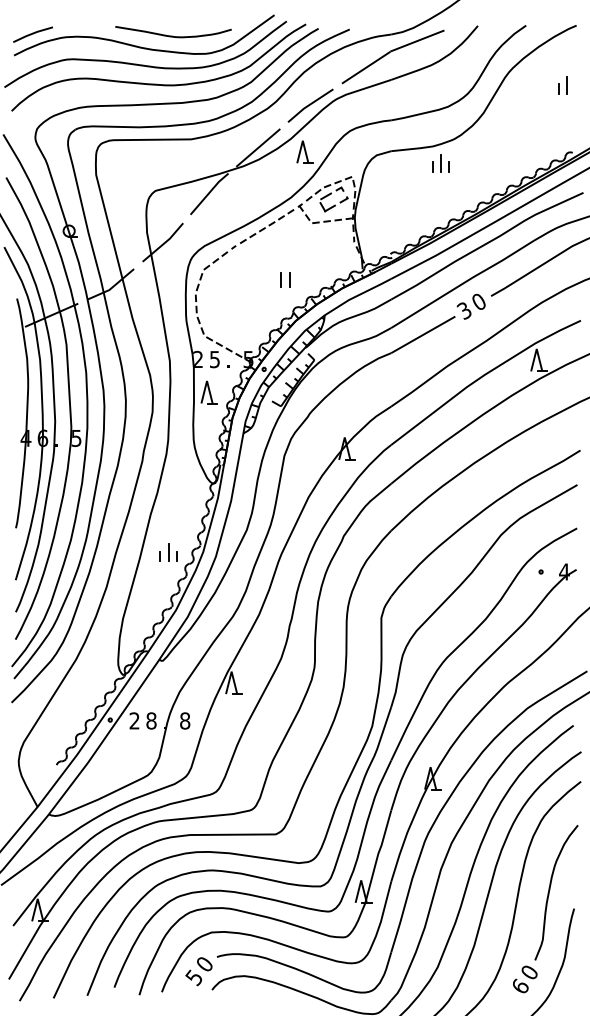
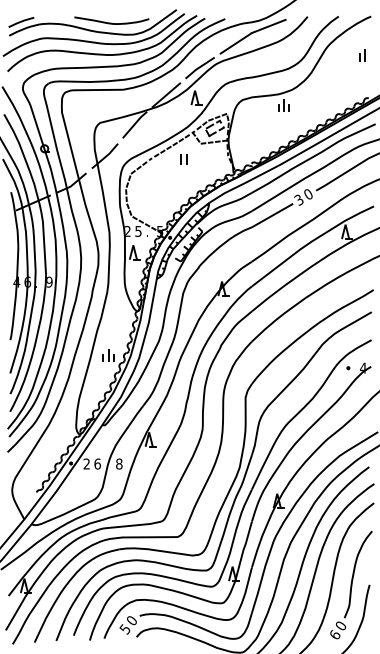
part: (284, 280) -> (183, 159), moved
text: (76, 437) -> (49, 281), 5 -> 9
text: (151, 720) -> (97, 463), 8 -> 6

